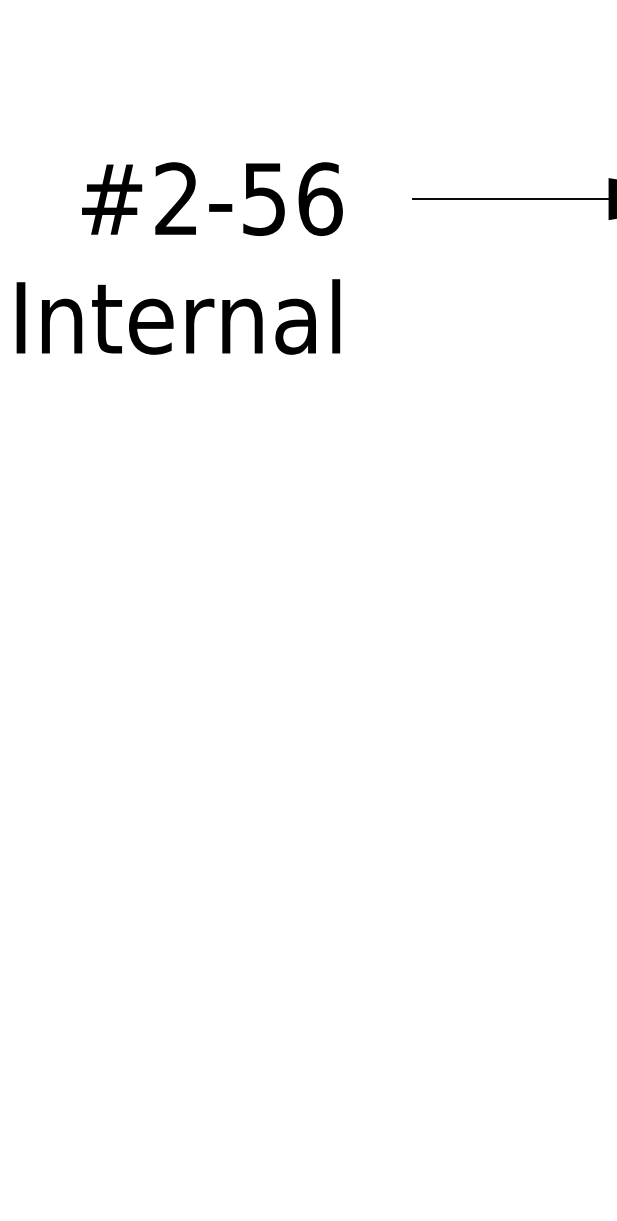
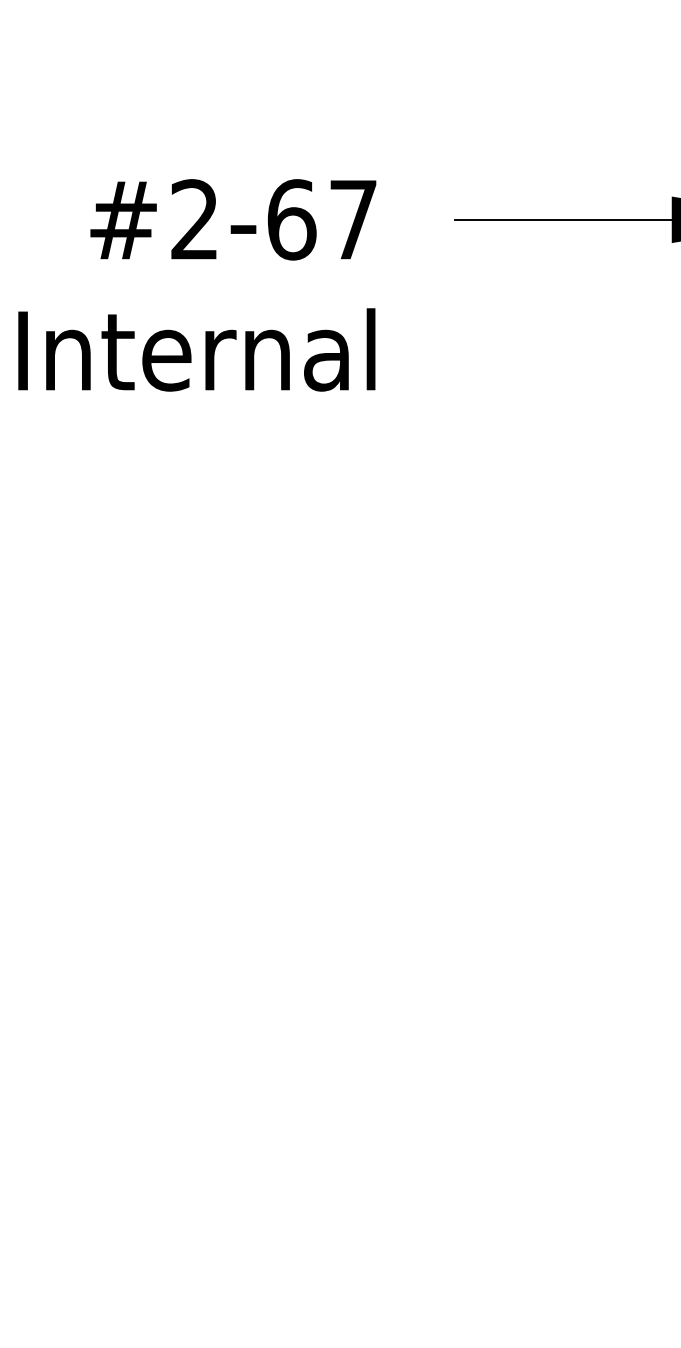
text: (292, 198) -> (322, 219), #2-56 -> #2-67

